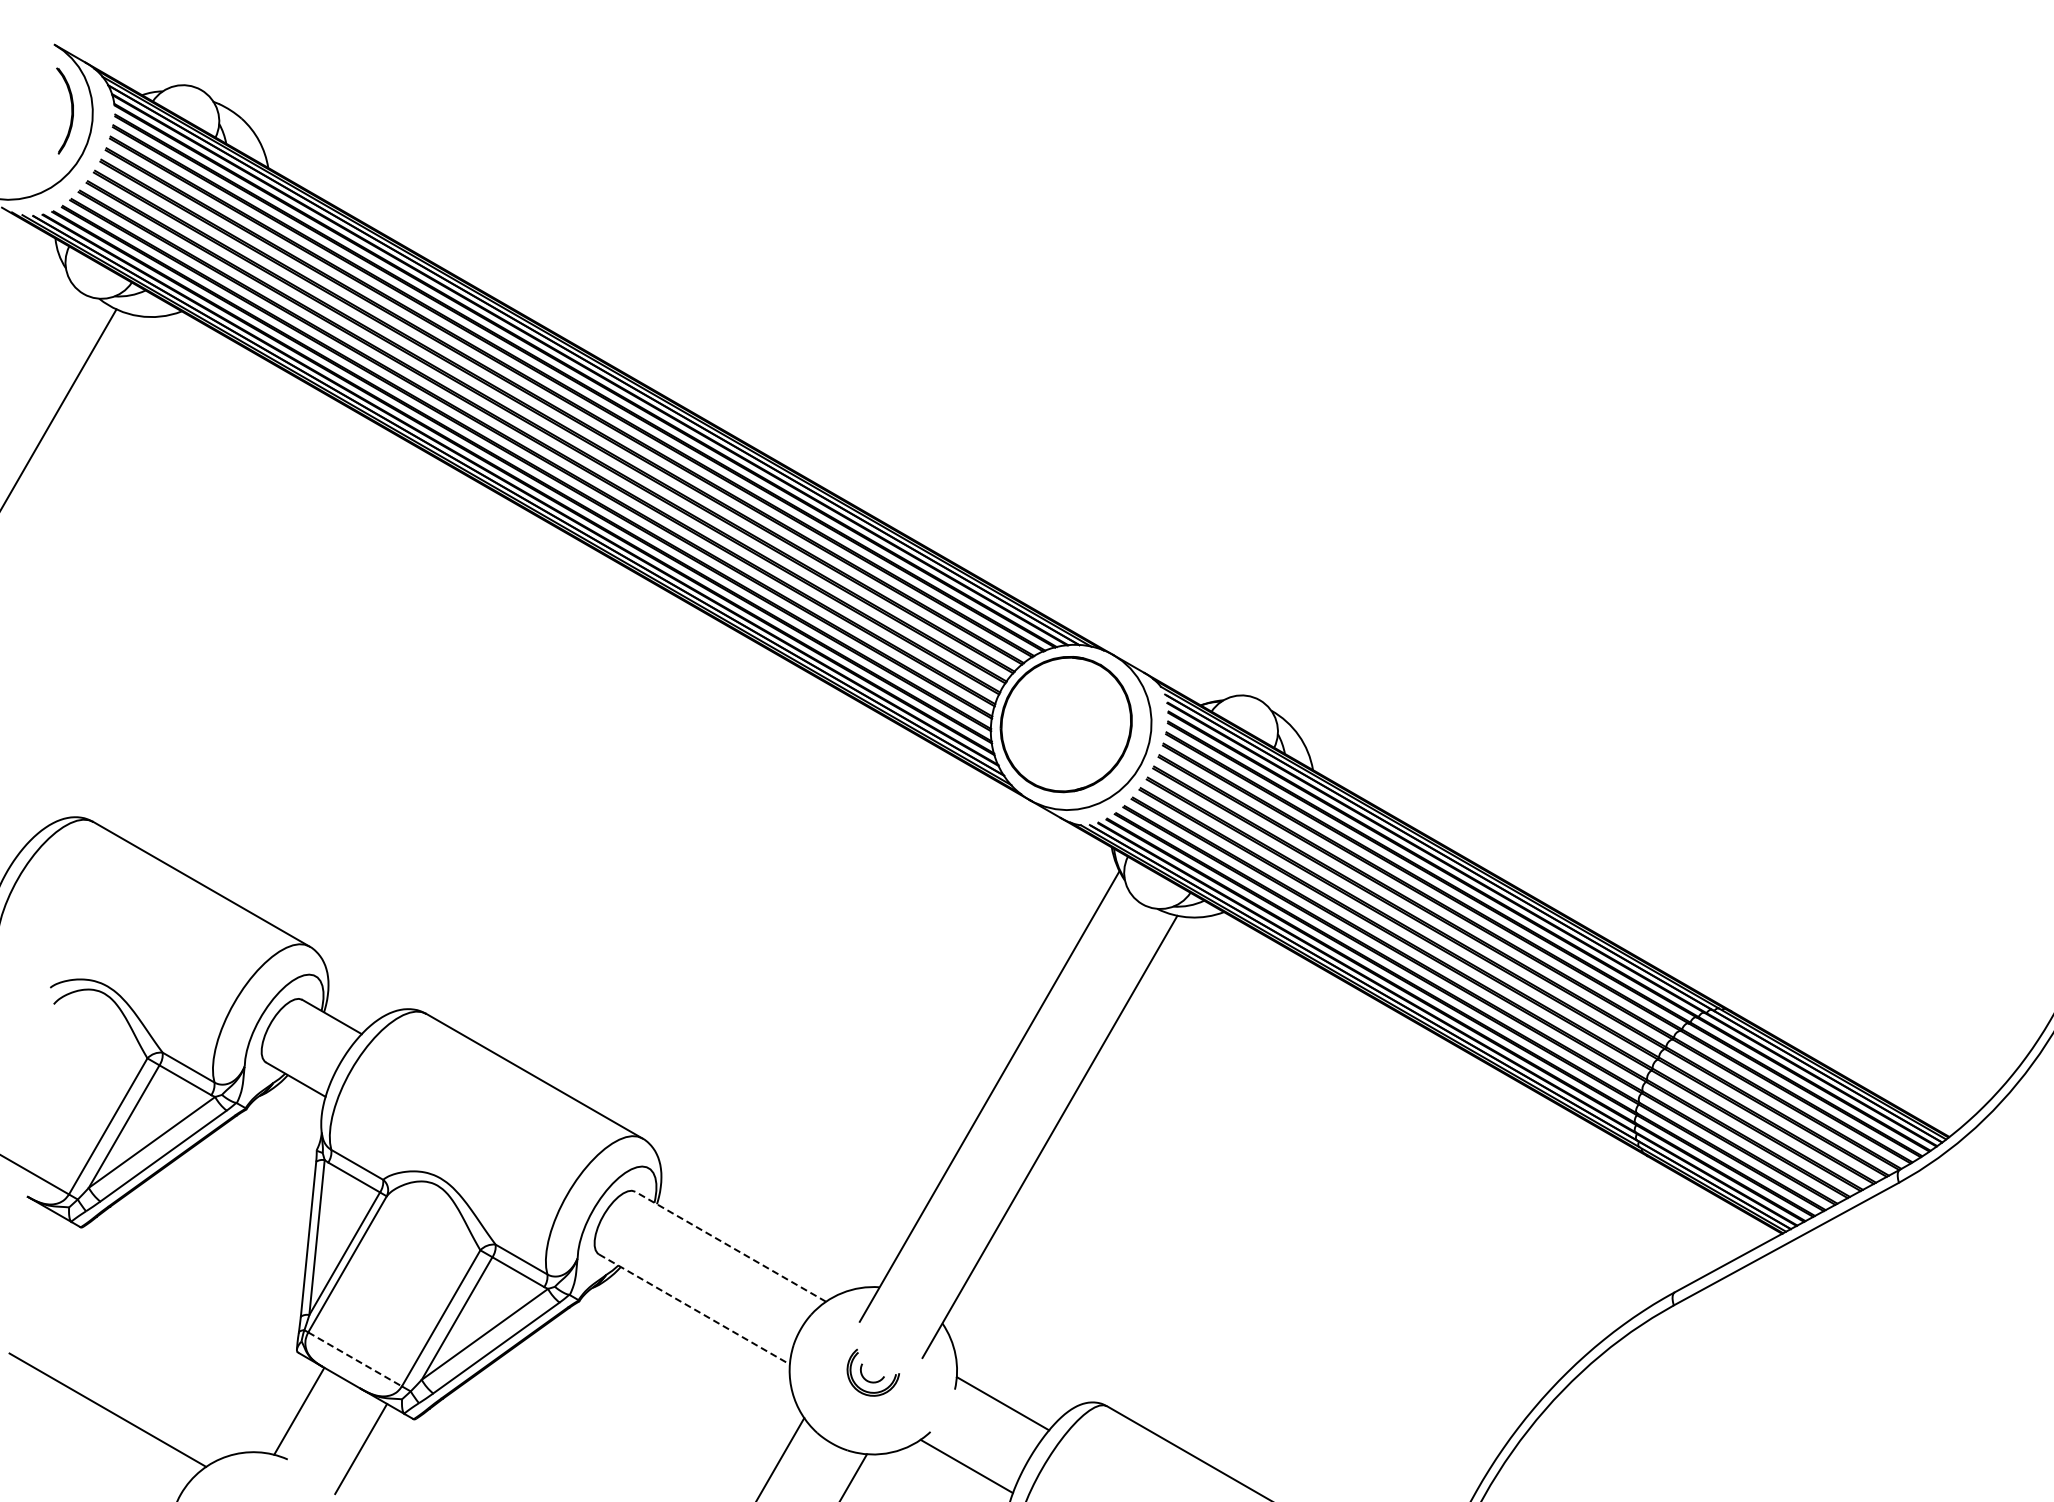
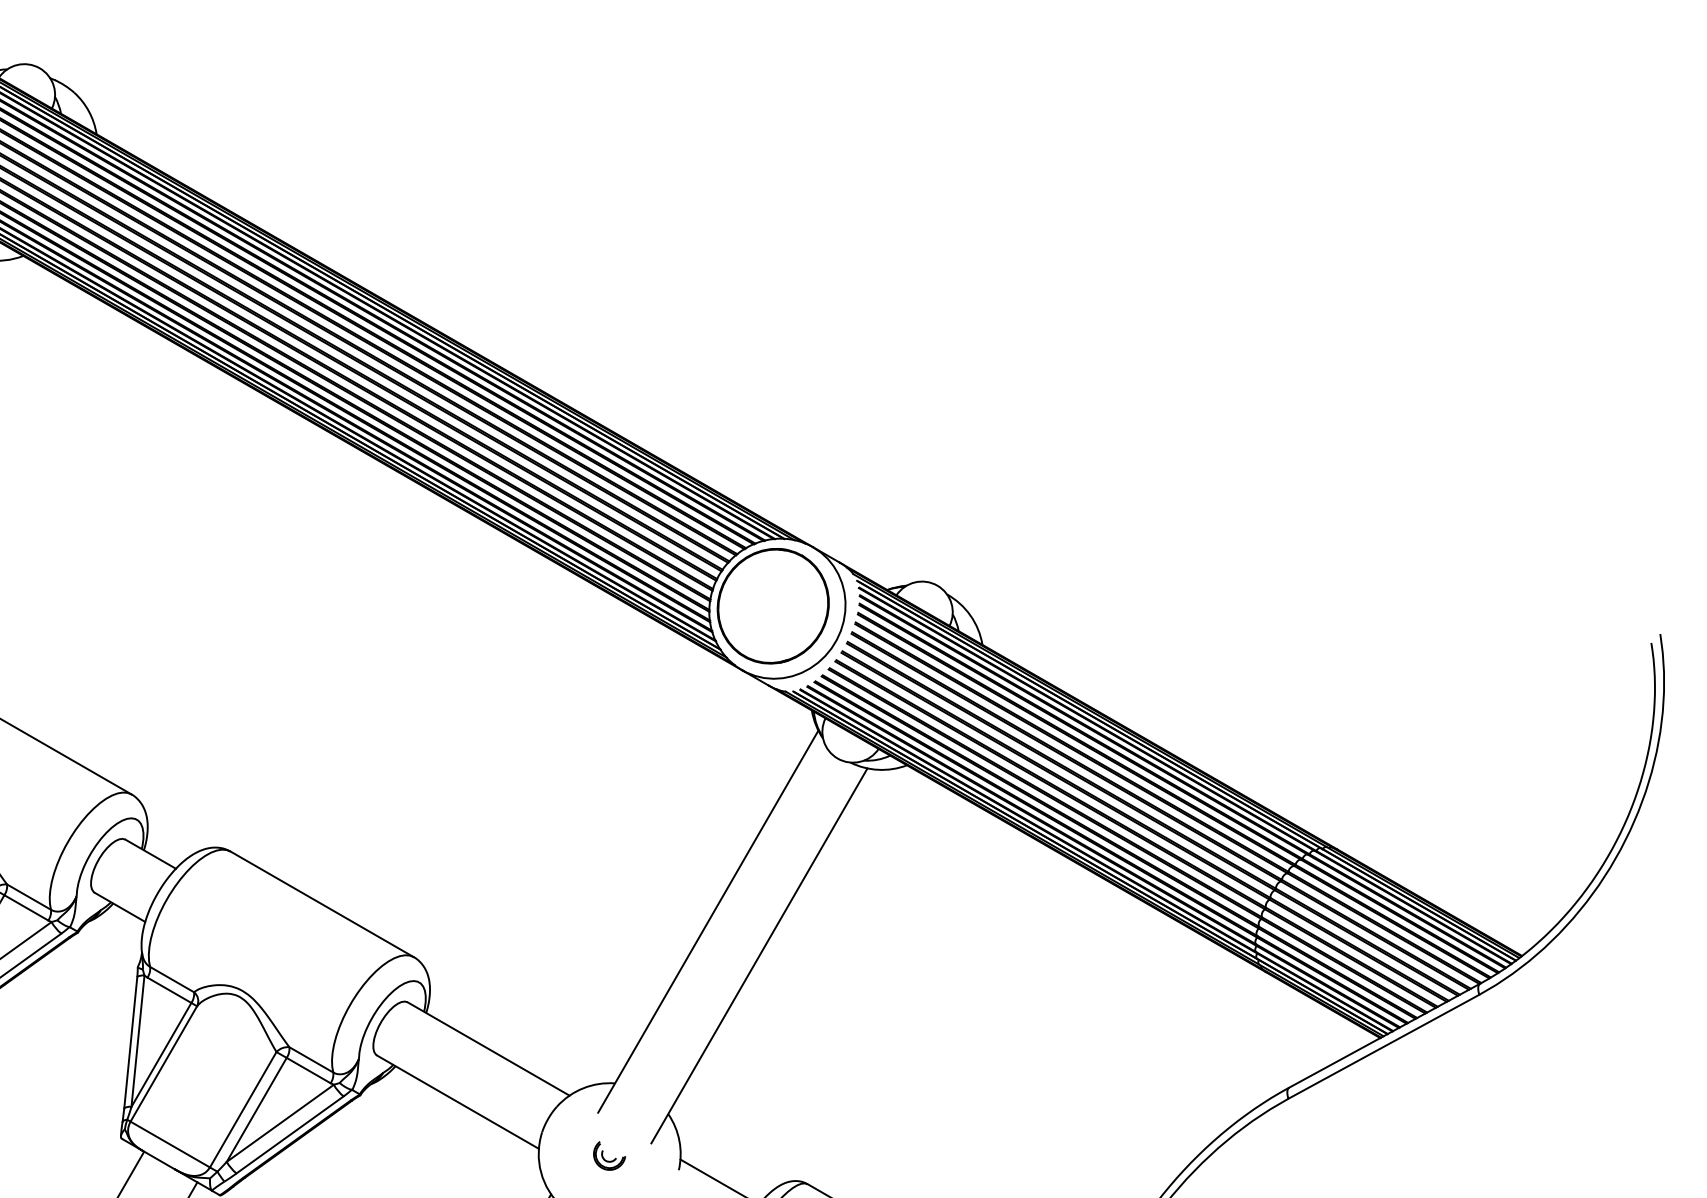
line: (730, 1246) -> (488, 1048), dashed -> solid
line: (694, 1309) -> (458, 1102), dashed -> solid
line: (355, 1359) -> (170, 1144), dashed -> solid
part: (872, 1372) -> (608, 1155), size x0.71

